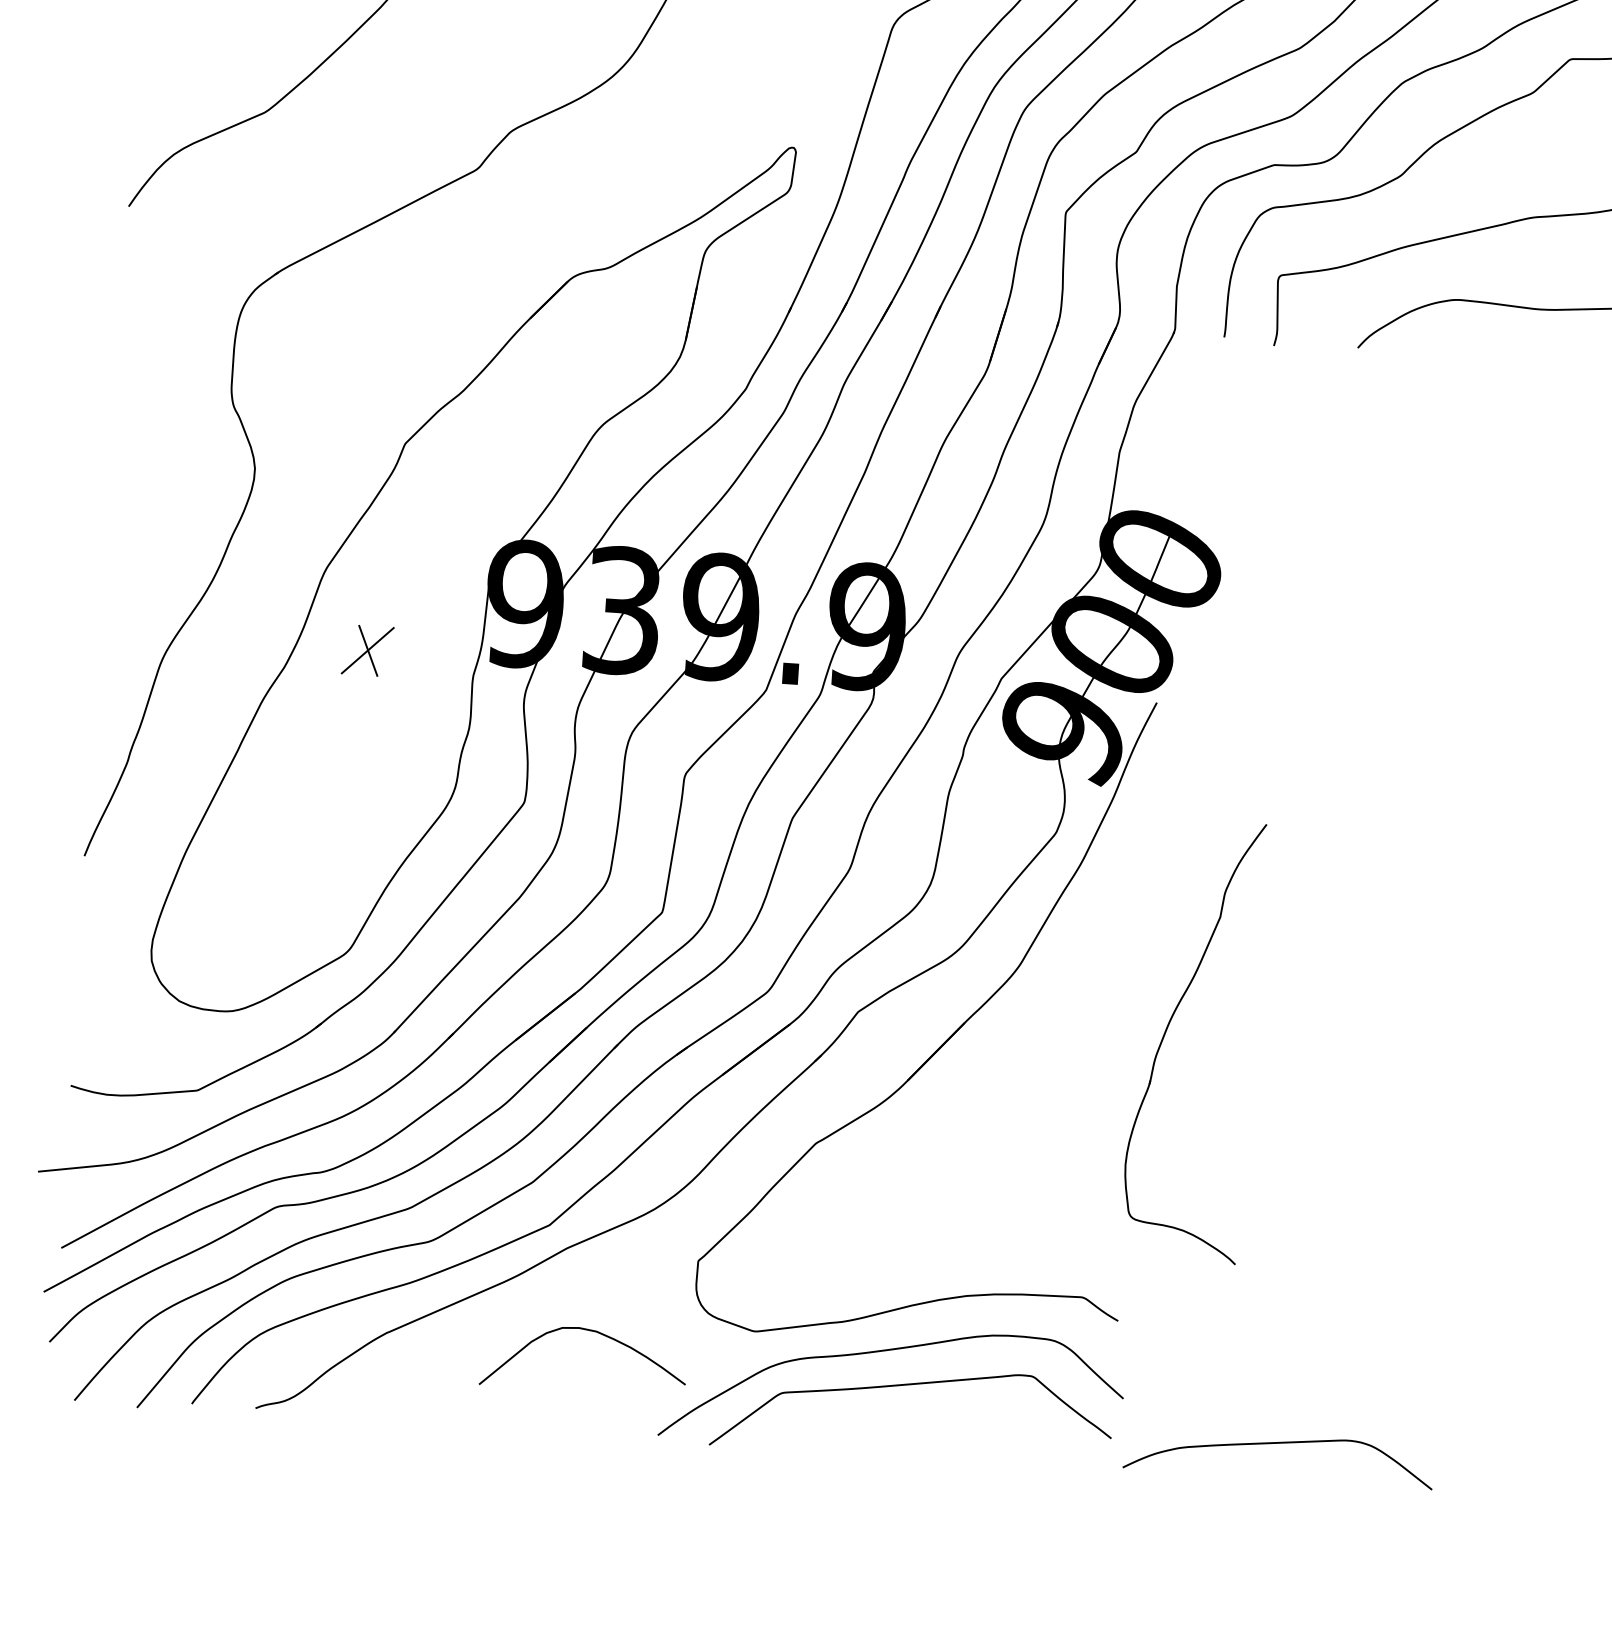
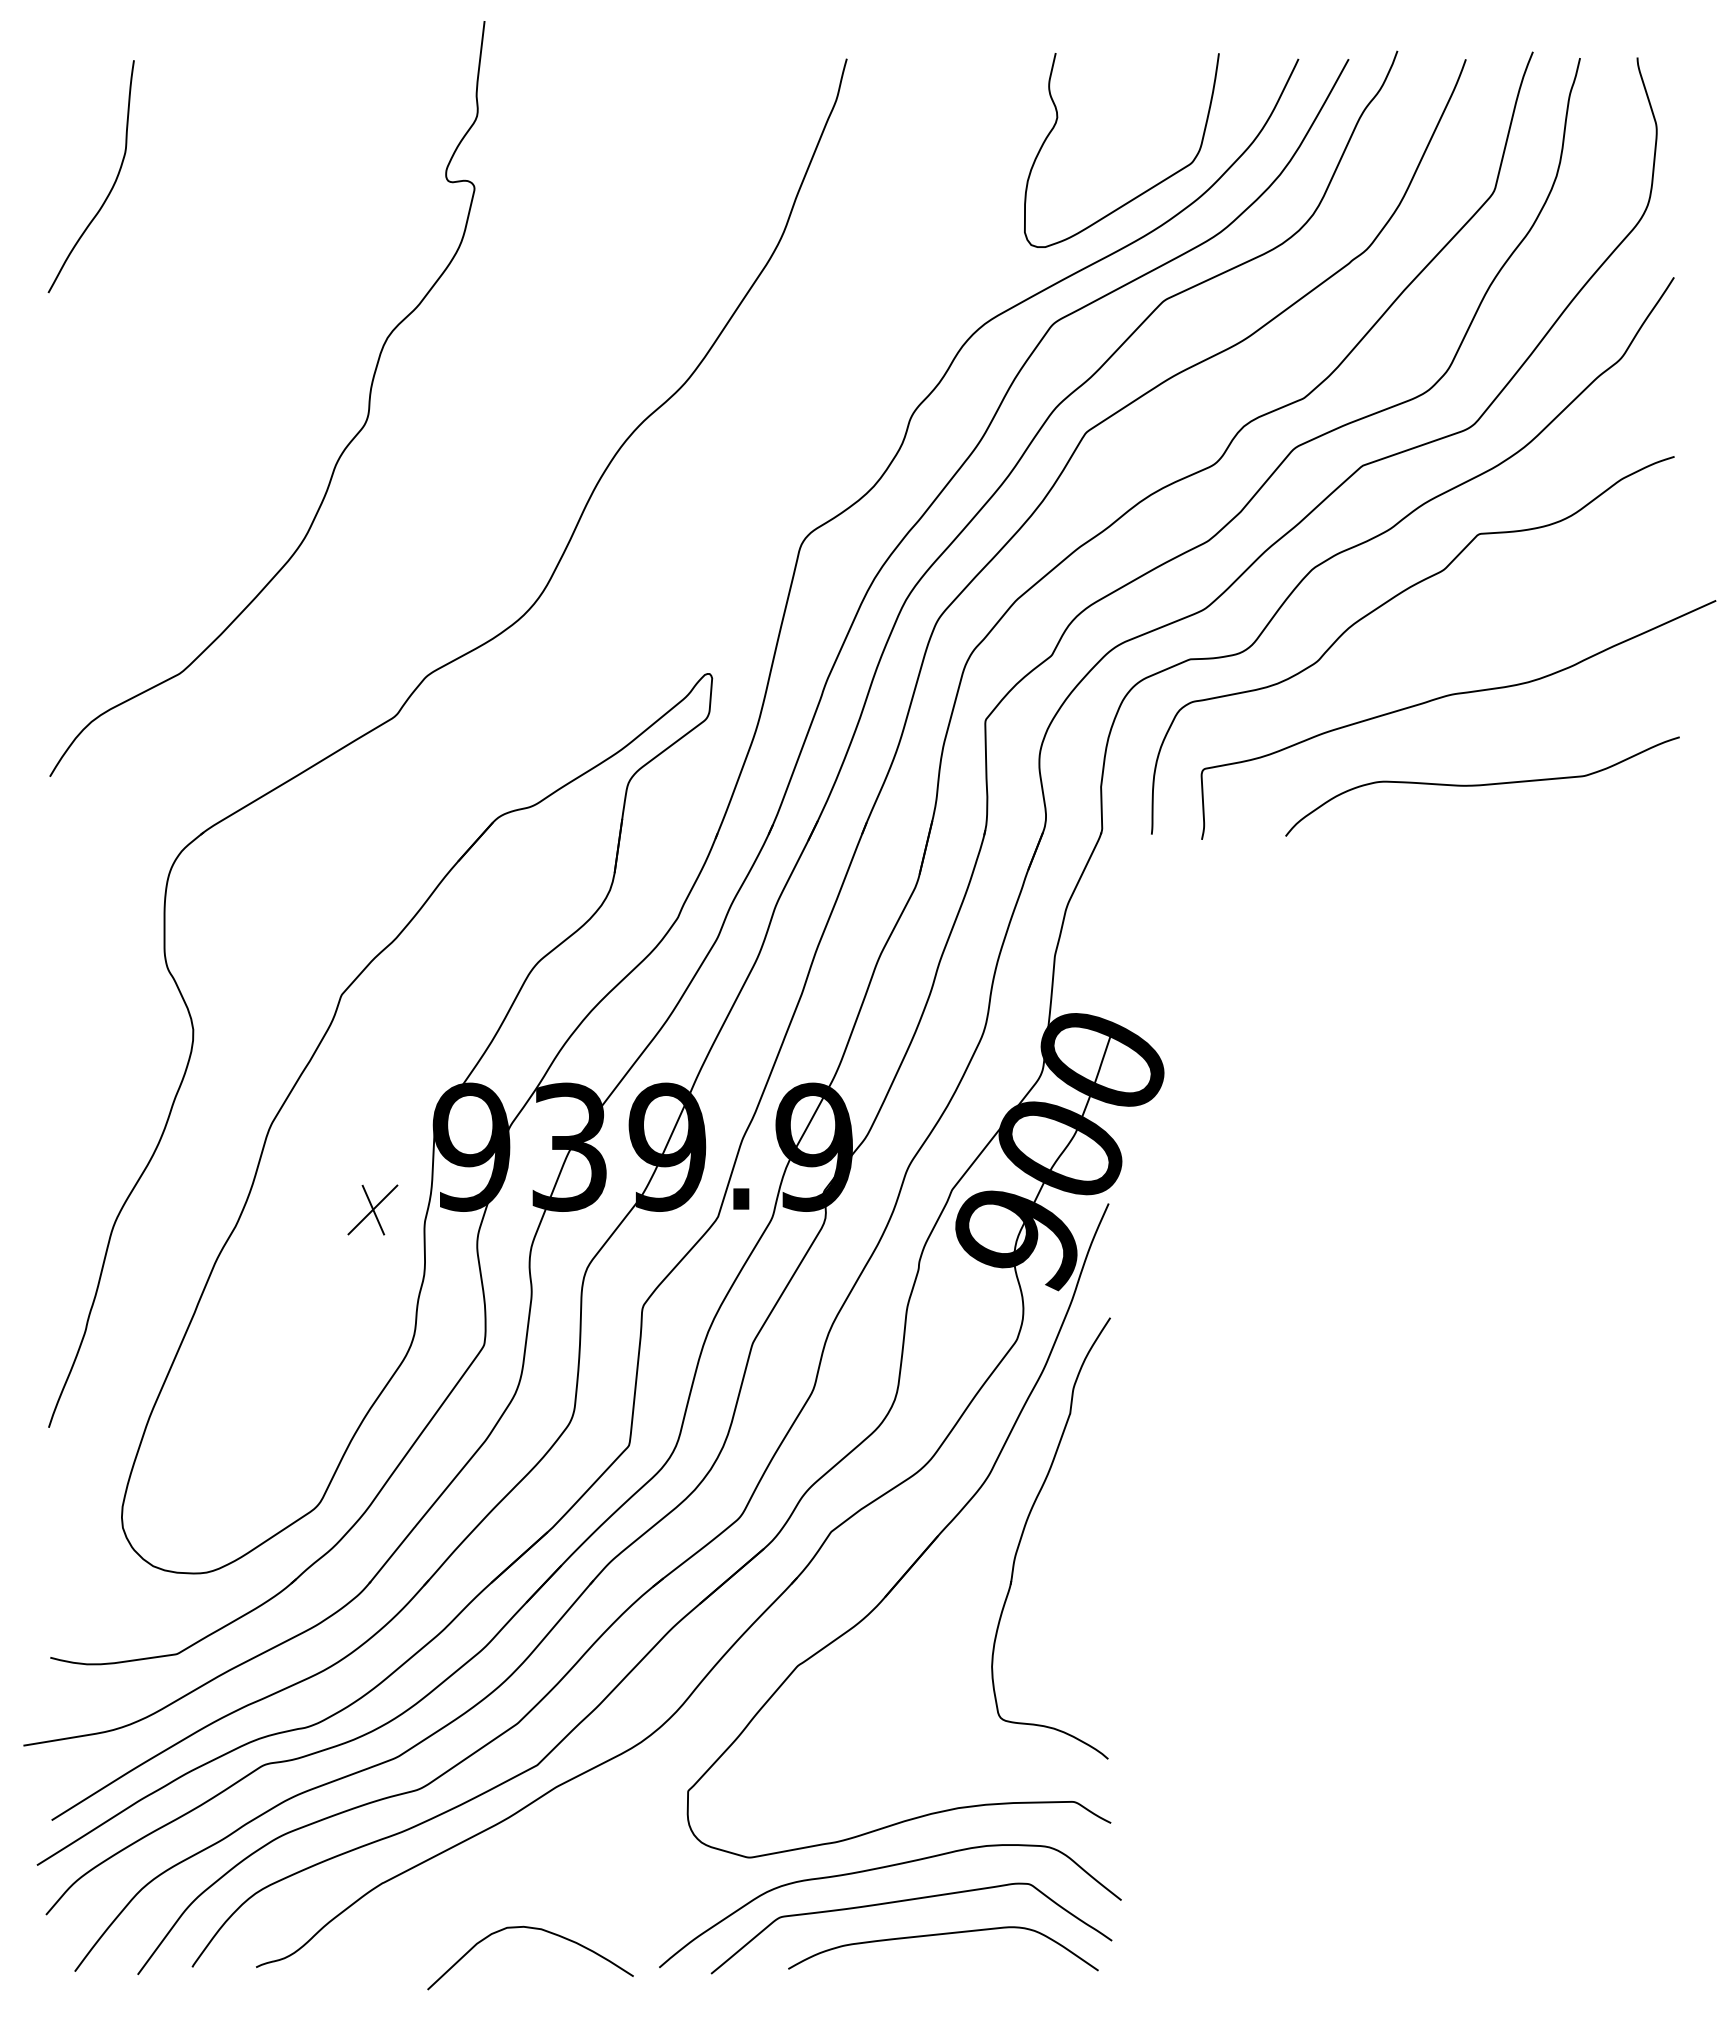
part: (367, 650) -> (372, 1209), moved
part: (1168, 1029) -> (1025, 1528), moved
curve: (588, 1331) -> (533, 1929), moved
curve: (1276, 1444) -> (940, 1935), moved

